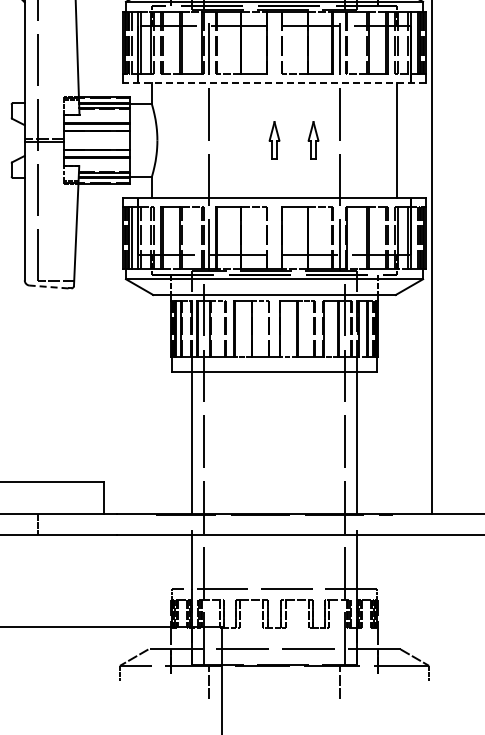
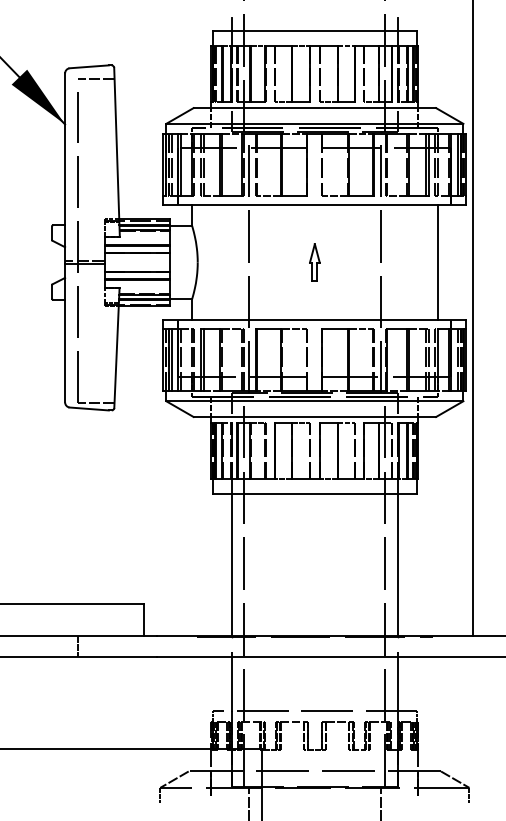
line: (274, 83) -> (314, 205), dashed -> solid
part: (313, 140) -> (353, 262), removed
line: (49, 286) -> (89, 408), dashed -> solid

